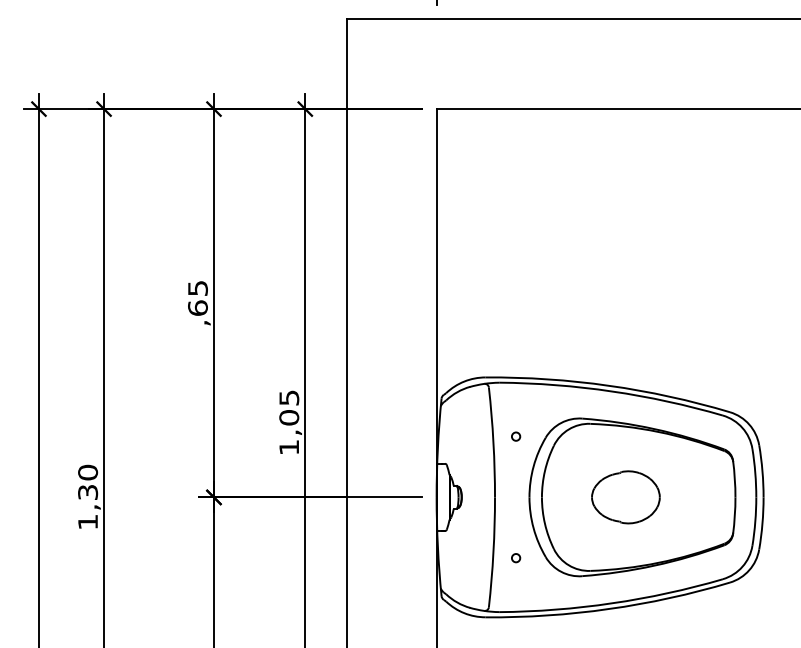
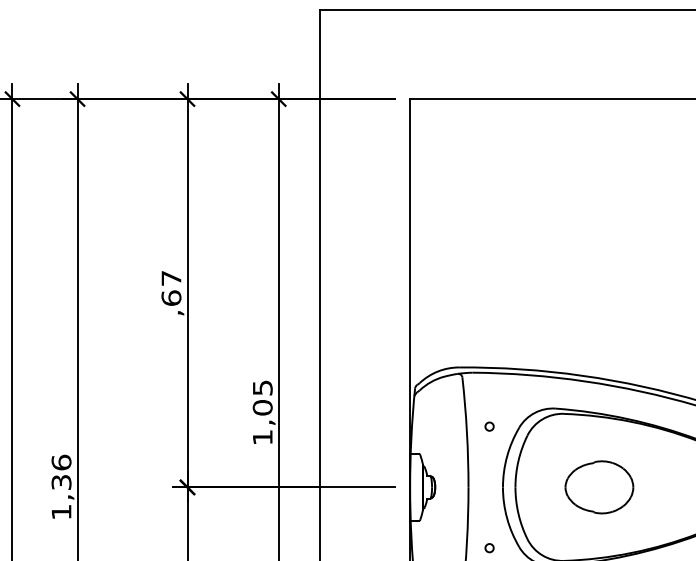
text: (197, 288) -> (171, 278), ,65 -> ,67
text: (87, 472) -> (61, 462), 1,30 -> 1,36

